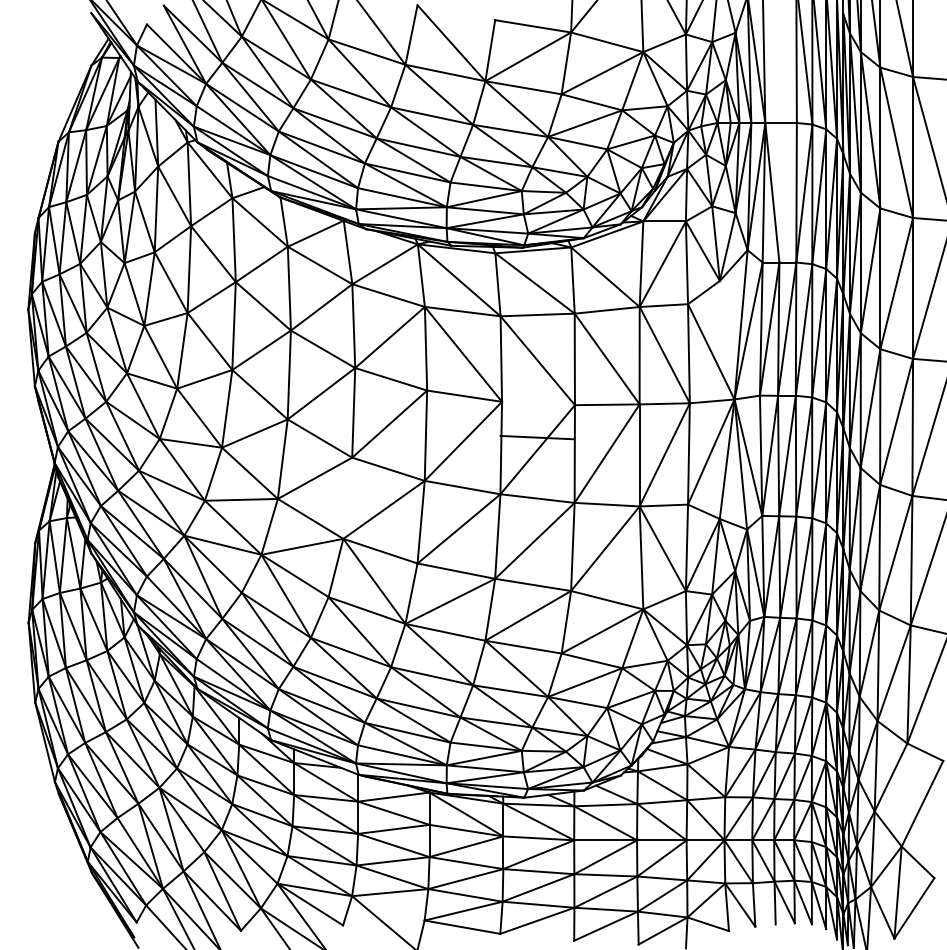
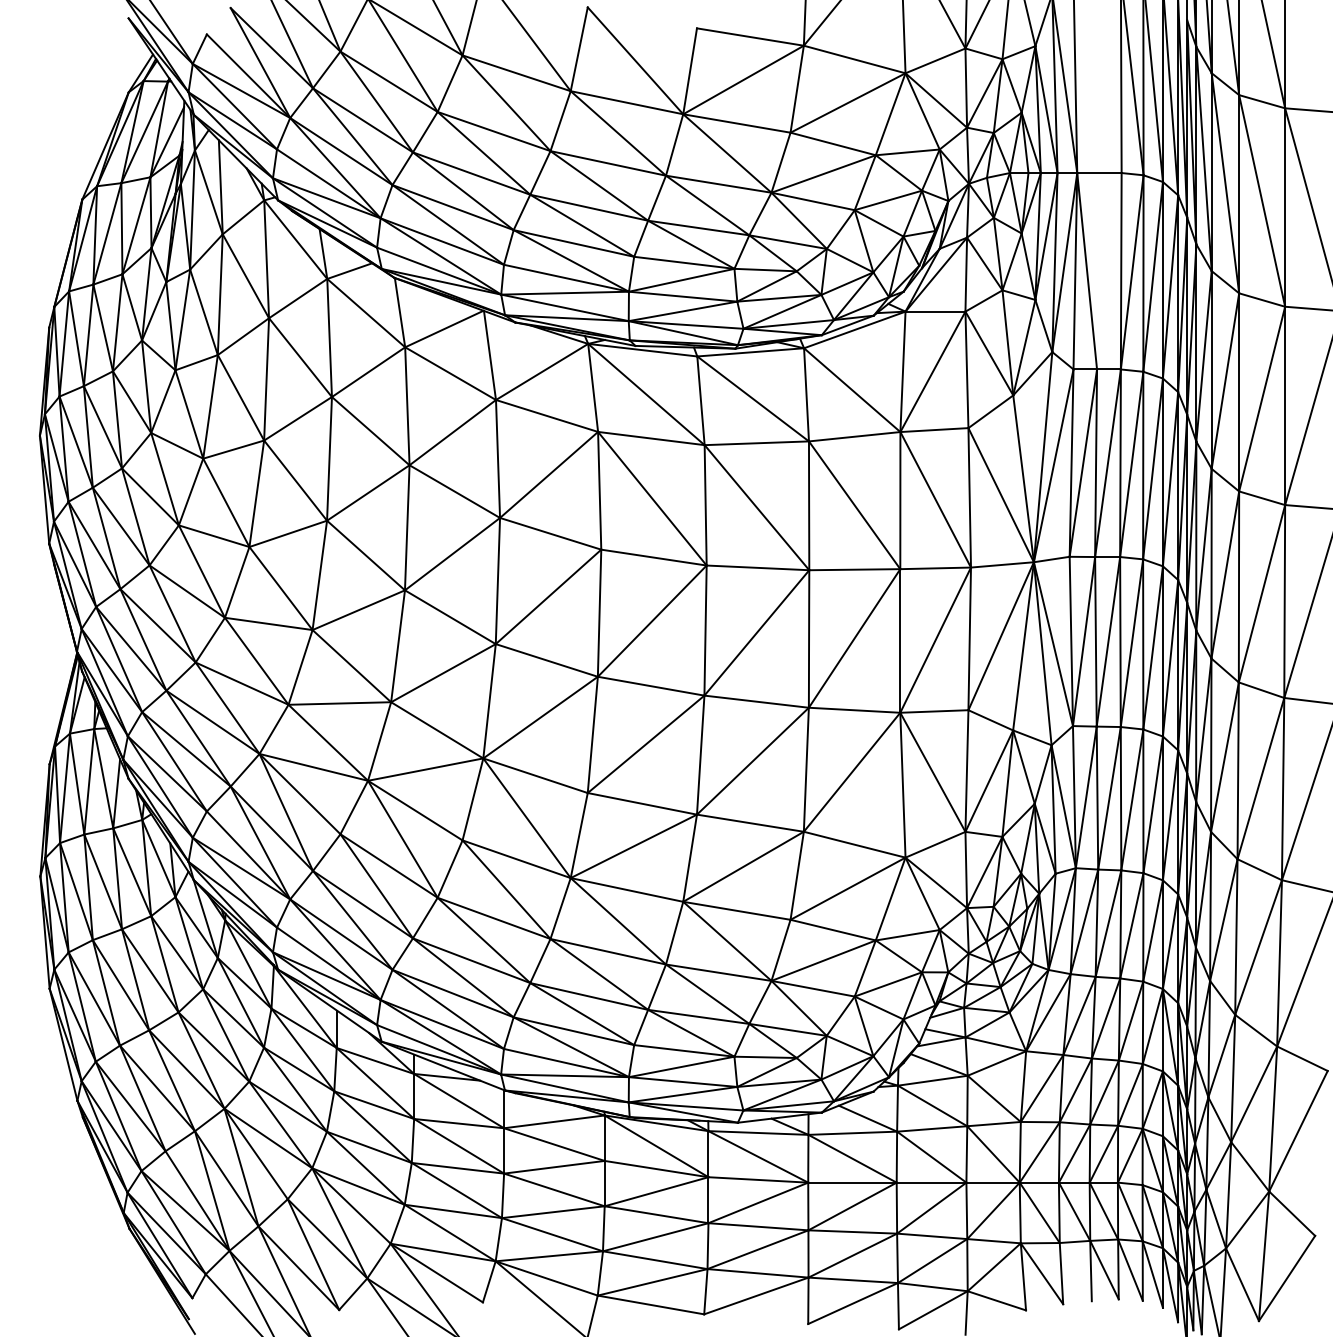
line: (727, 340) -> (1023, 478), added
line: (536, 437) -> (757, 567), moved
line: (347, 498) -> (489, 701), added
line: (904, 794) -> (1273, 1118), added
line: (388, 908) -> (546, 1278), added

